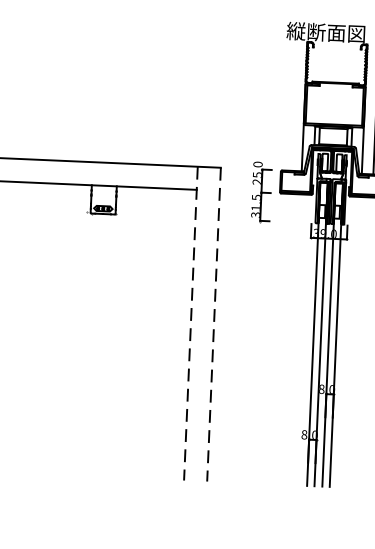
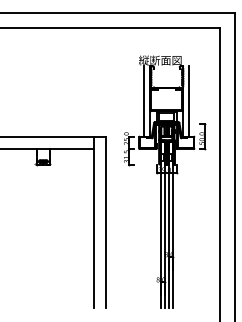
line: (293, 106) -> (144, 101), added
line: (190, 324) -> (93, 222), dashed -> solid
line: (214, 325) -> (106, 222), dashed -> solid

